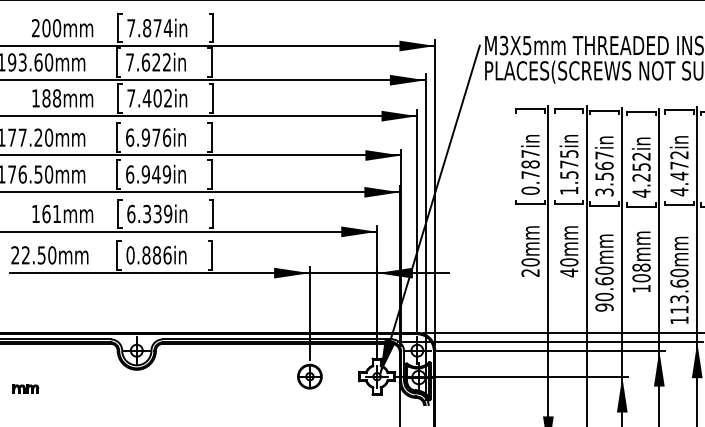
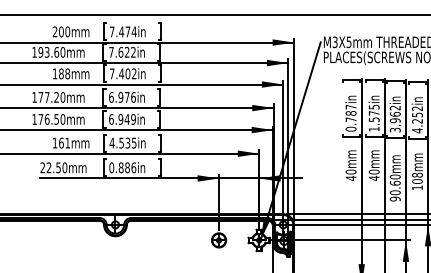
text: (146, 27) -> (121, 31), 7.874in -> 7.474in
text: (603, 166) -> (394, 114), 3.567in -> 3.962in
text: (148, 213) -> (122, 142), 6.339in -> 4.535in
text: (529, 271) -> (350, 177), 20mm -> 40mm
part: (26, 388) -> (49, 247), removed

